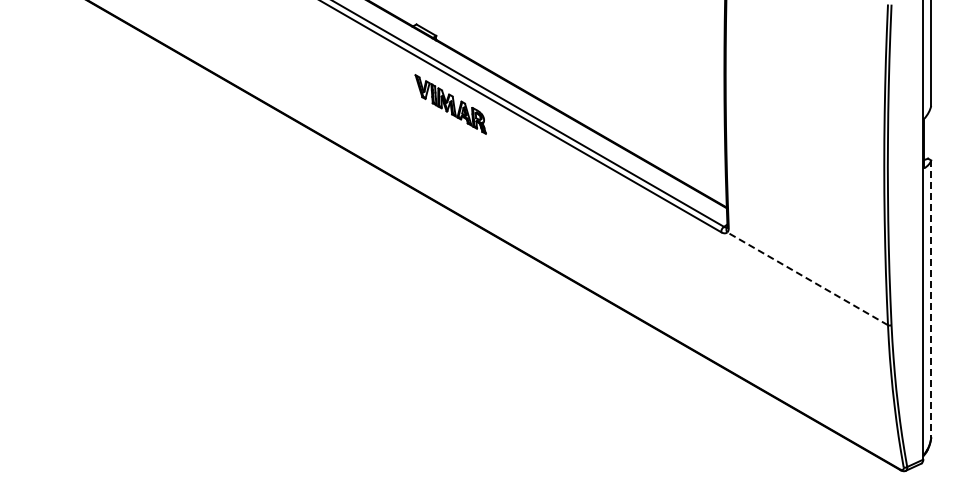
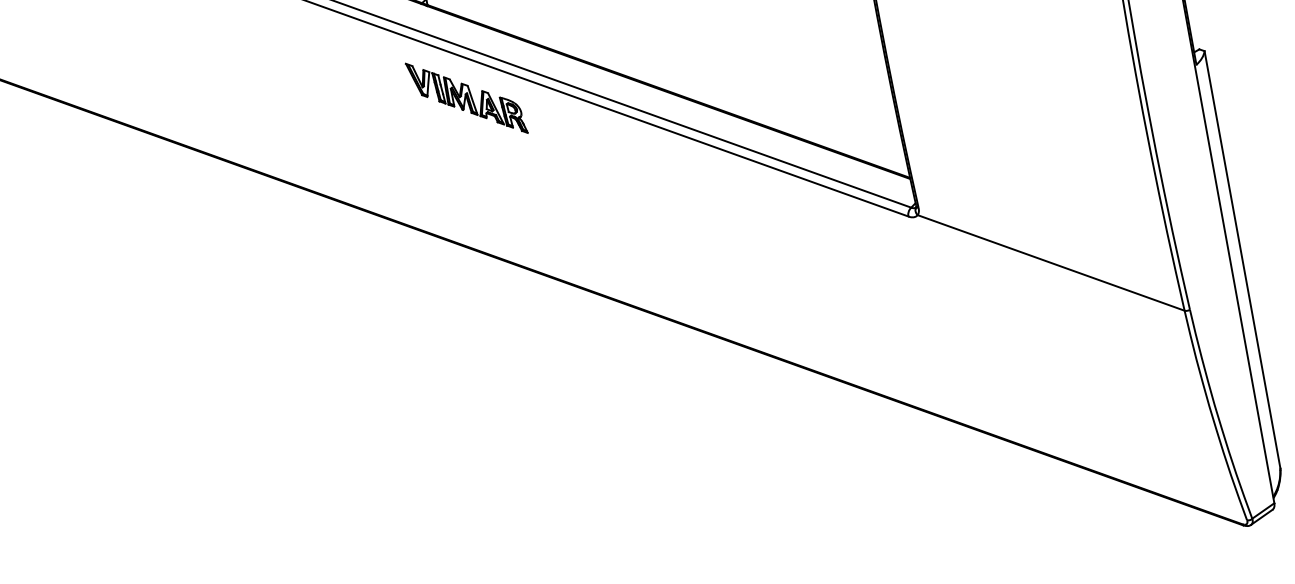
line: (807, 278) -> (1050, 262), dashed -> solid
line: (931, 299) -> (1242, 260), dashed -> solid

